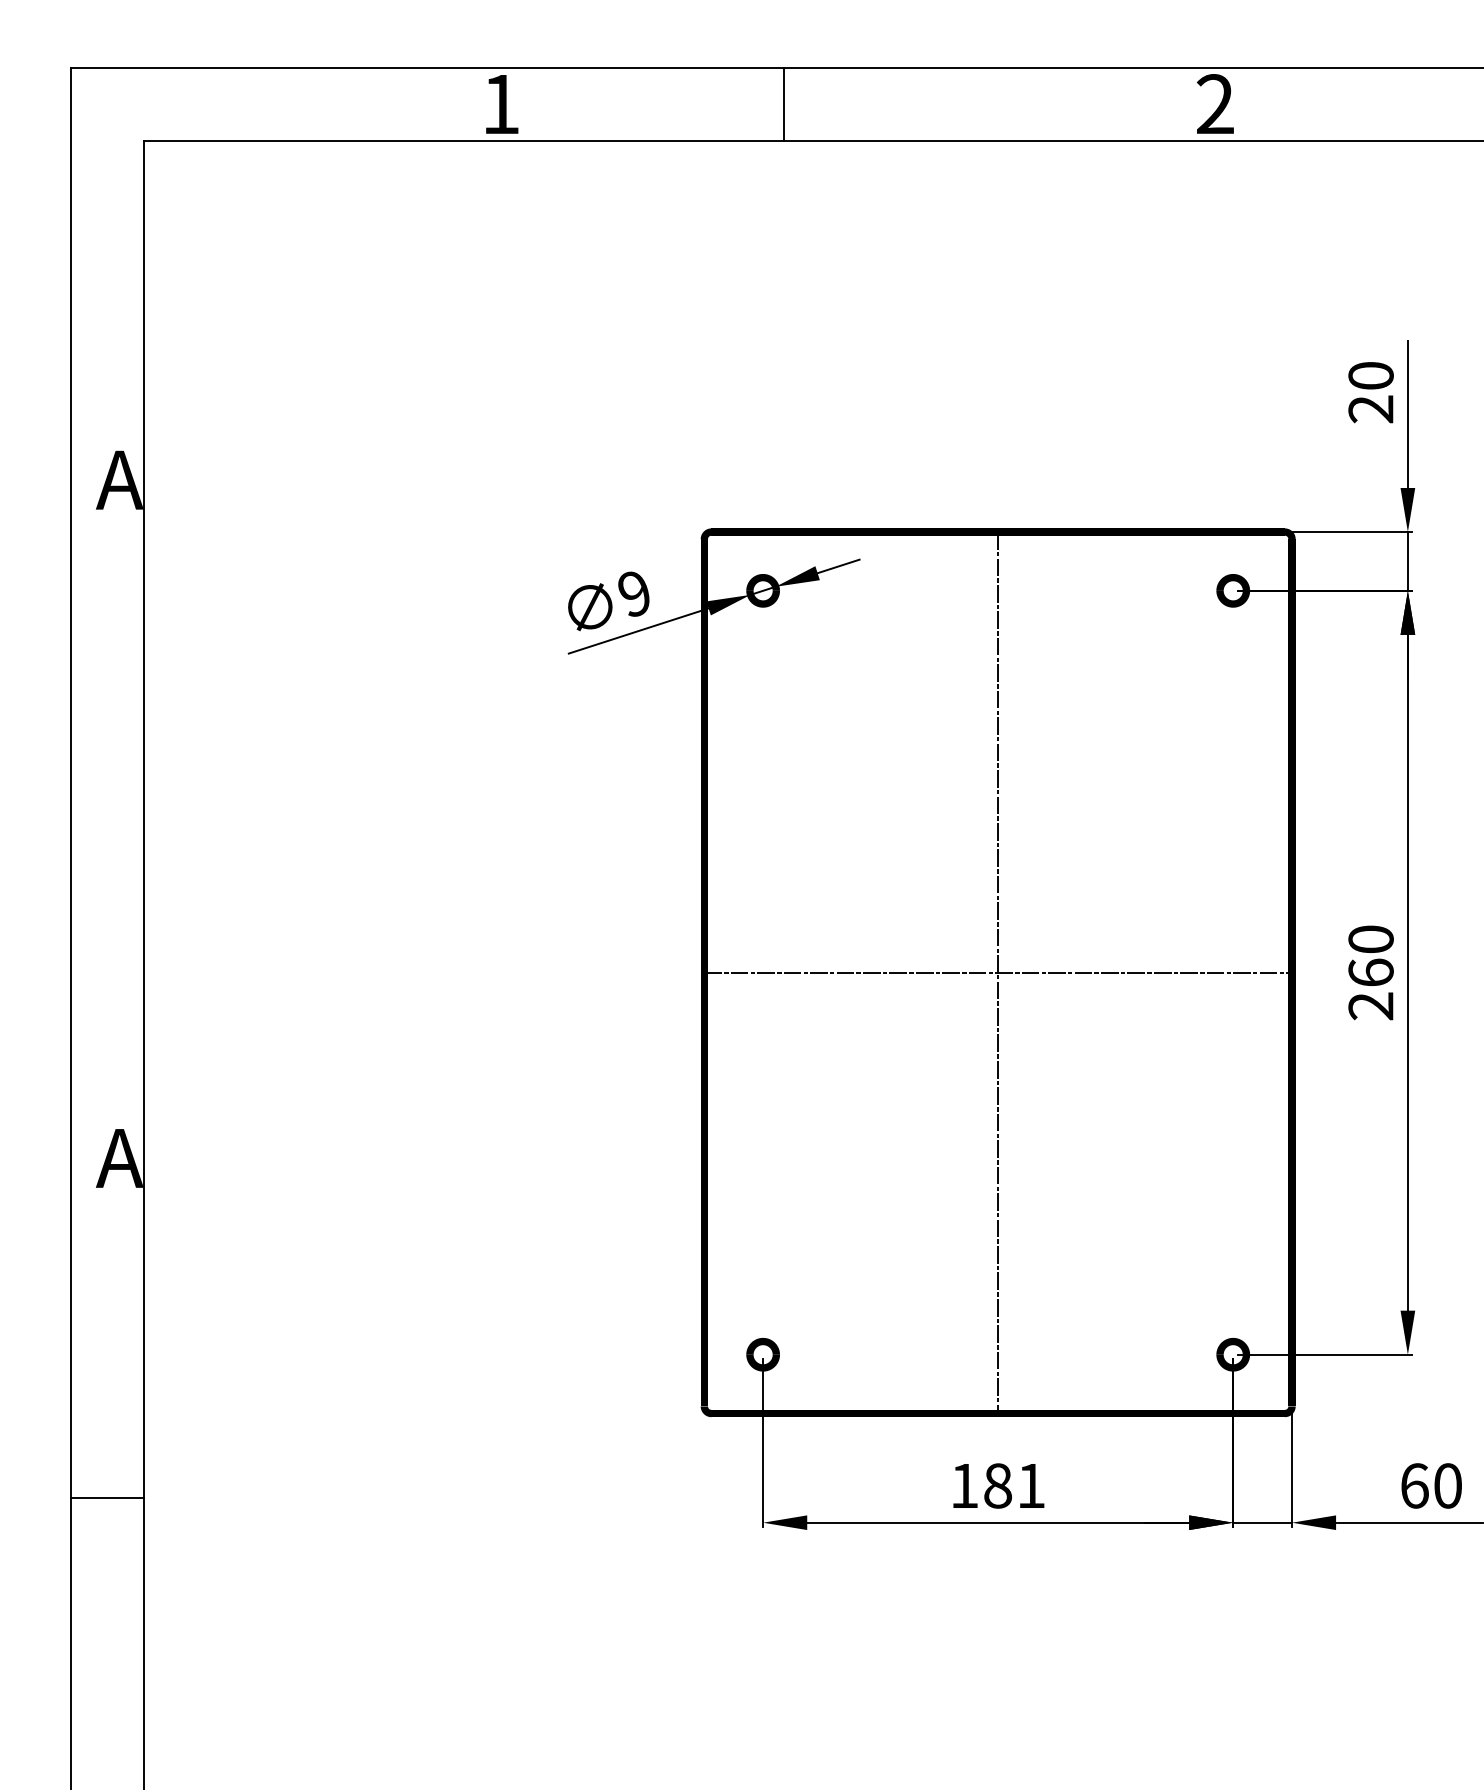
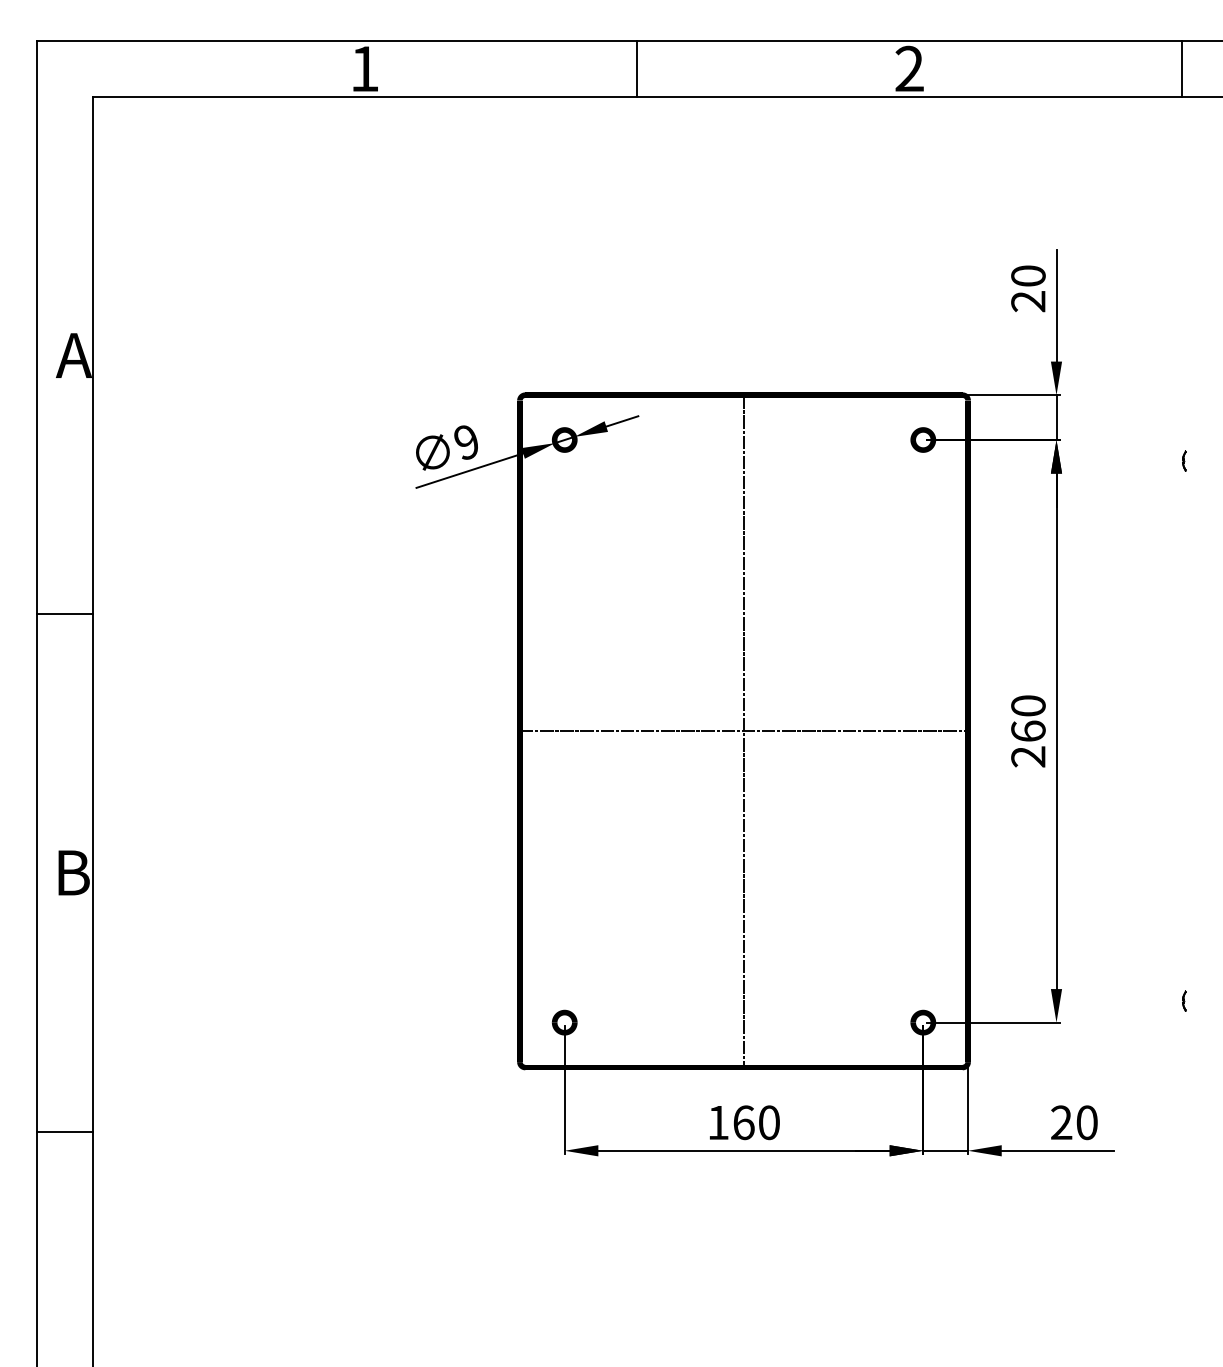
line: (783, 105) -> (637, 69), moved
line: (107, 819) -> (64, 614), added
text: (119, 1157) -> (73, 872), A -> B
text: (1014, 1485) -> (756, 1122), 181 -> 160
text: (1414, 1485) -> (1061, 1122), 60 -> 20

